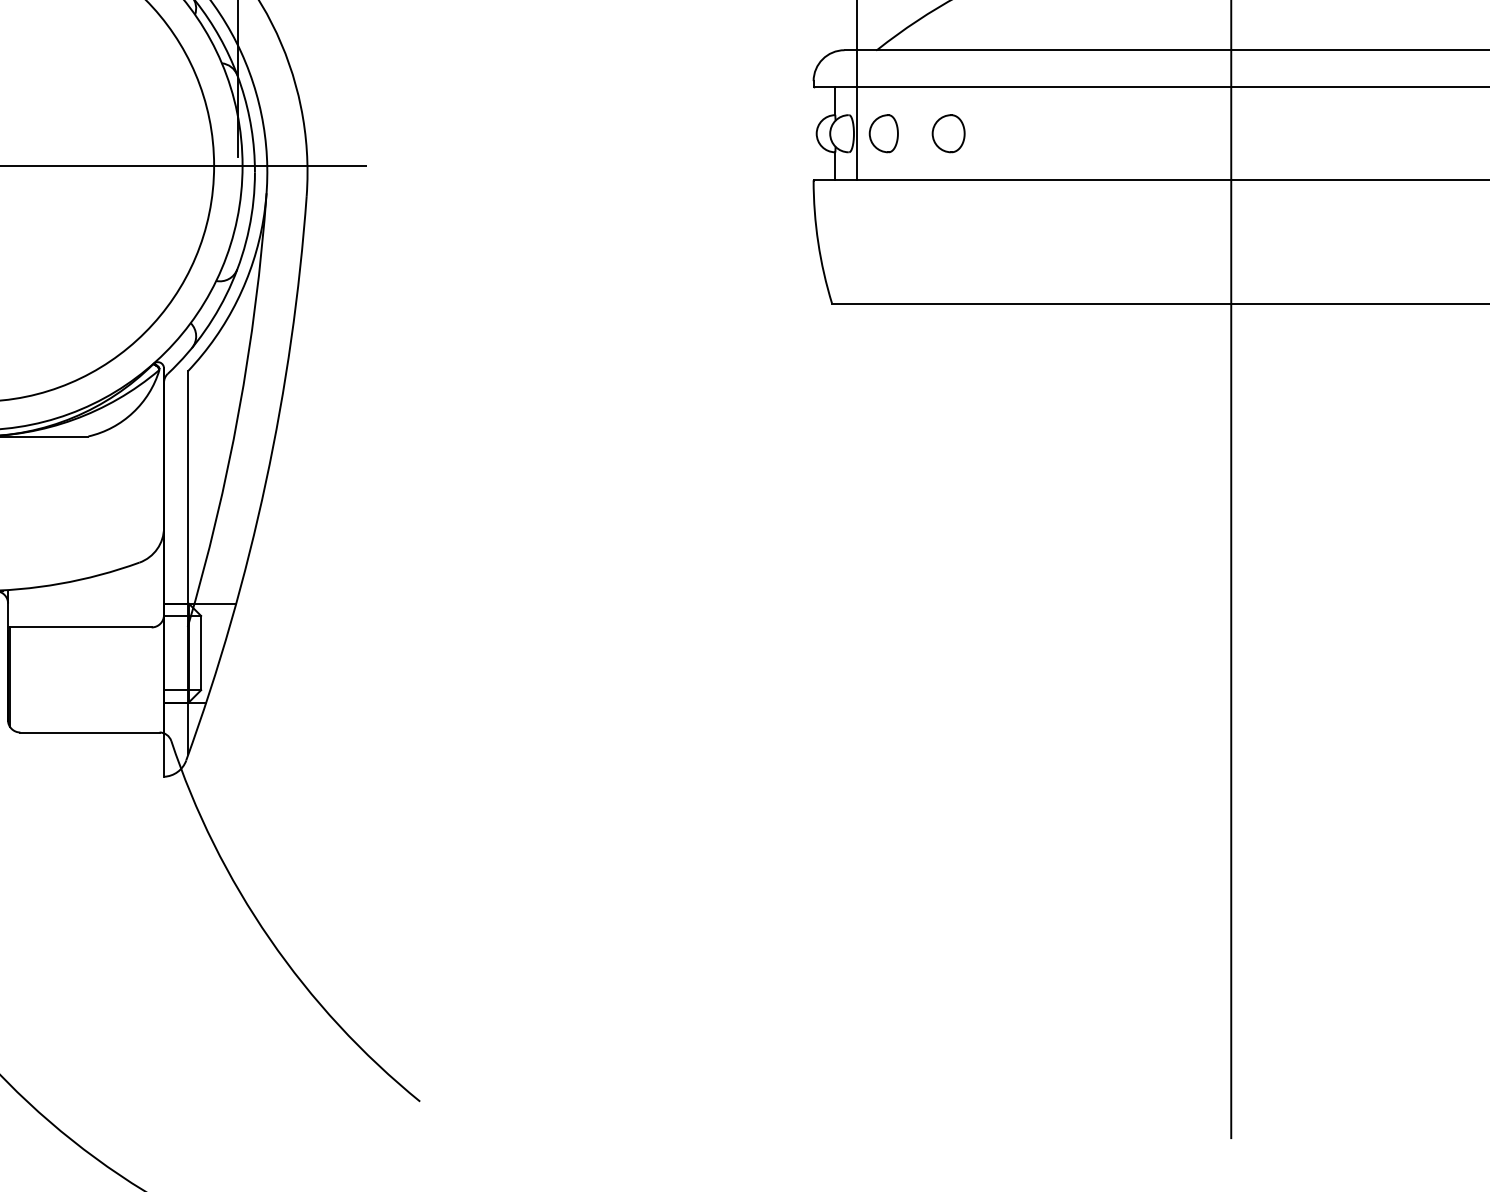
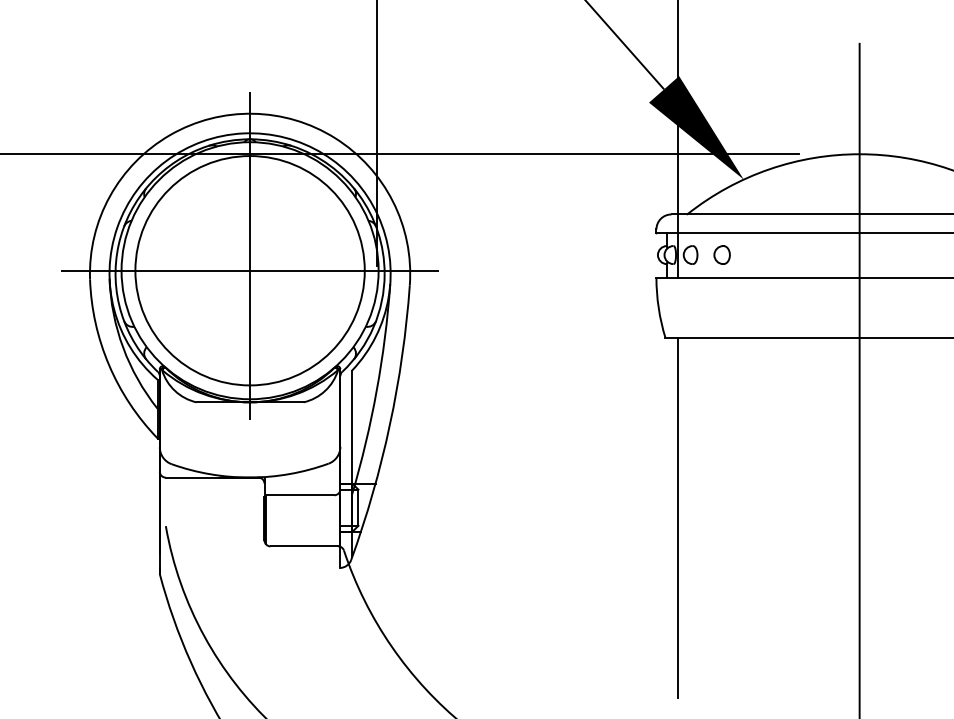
line: (856, 673) -> (677, 517), added

